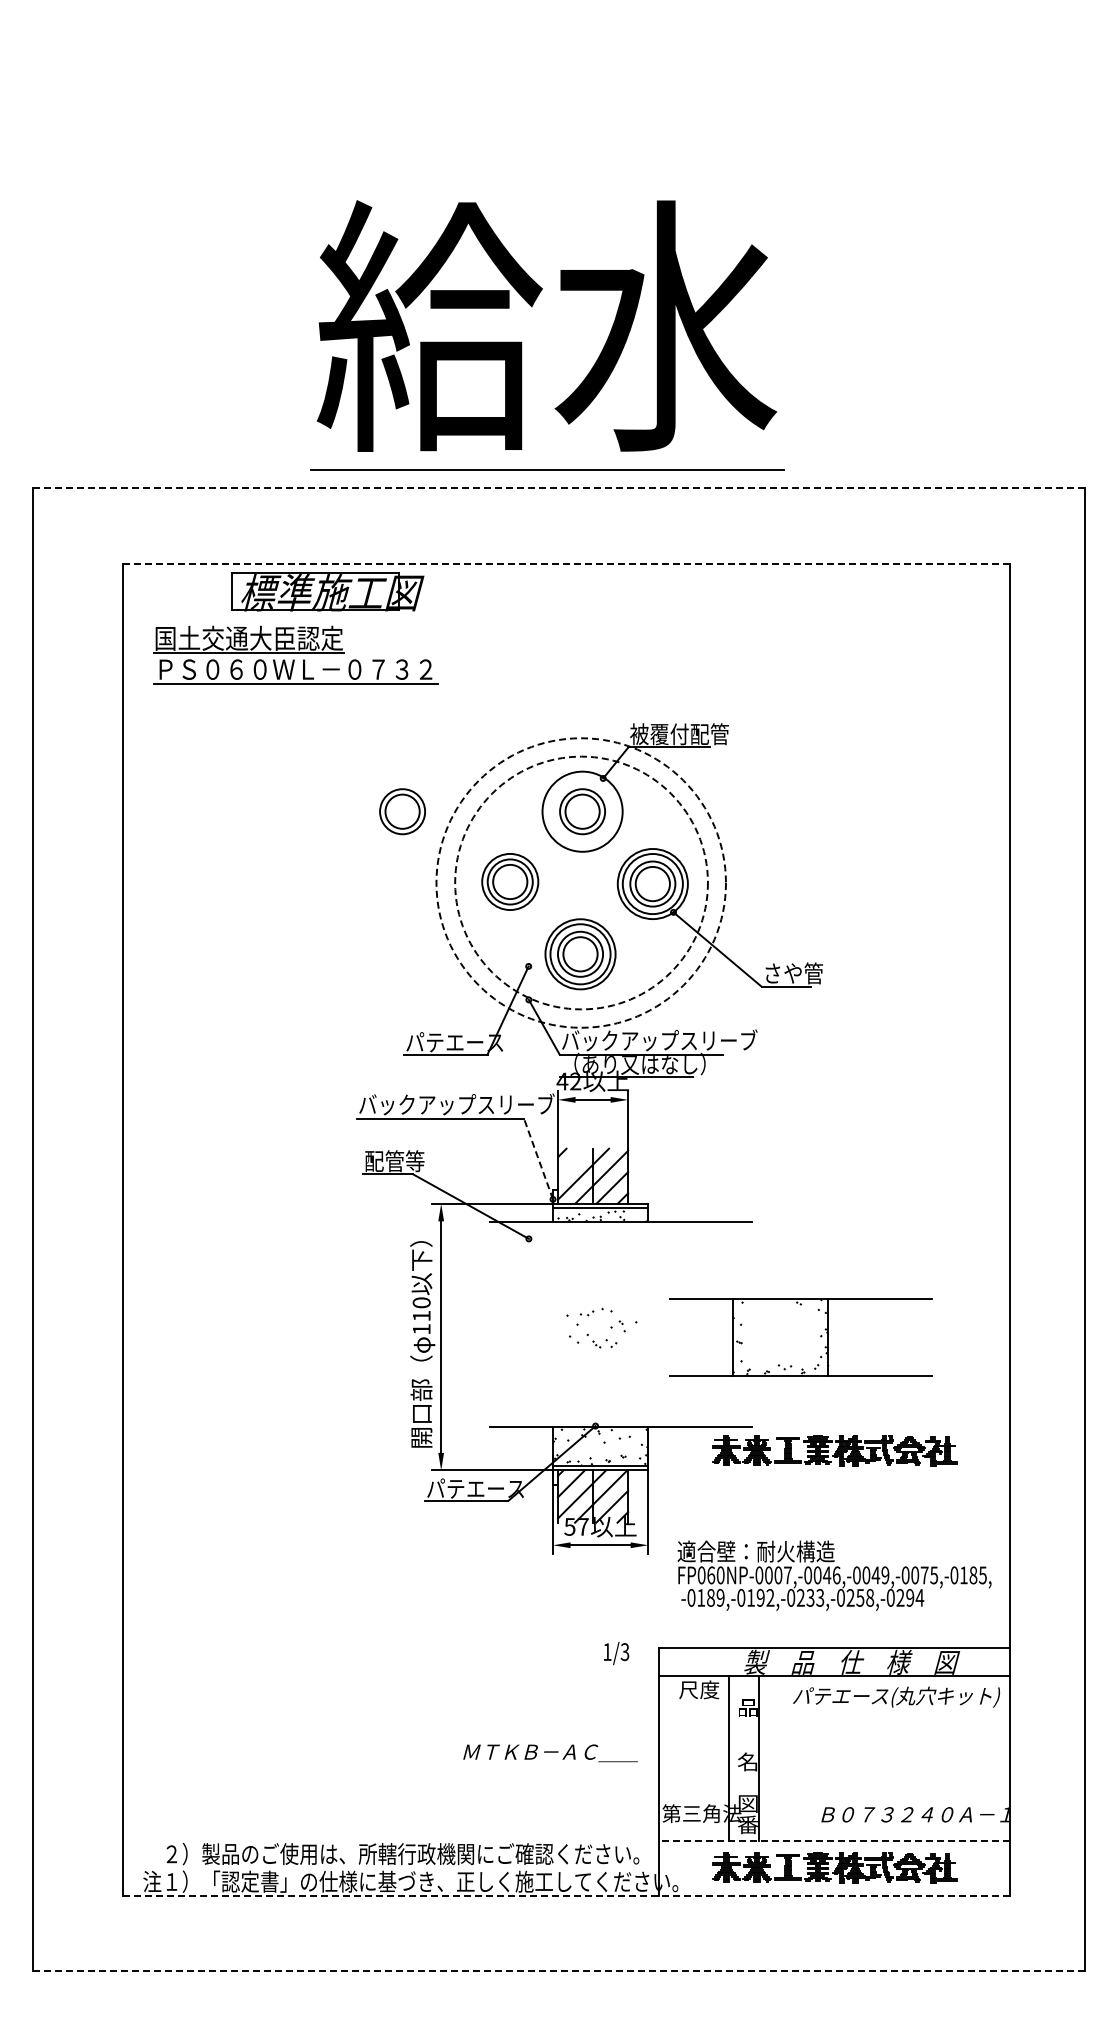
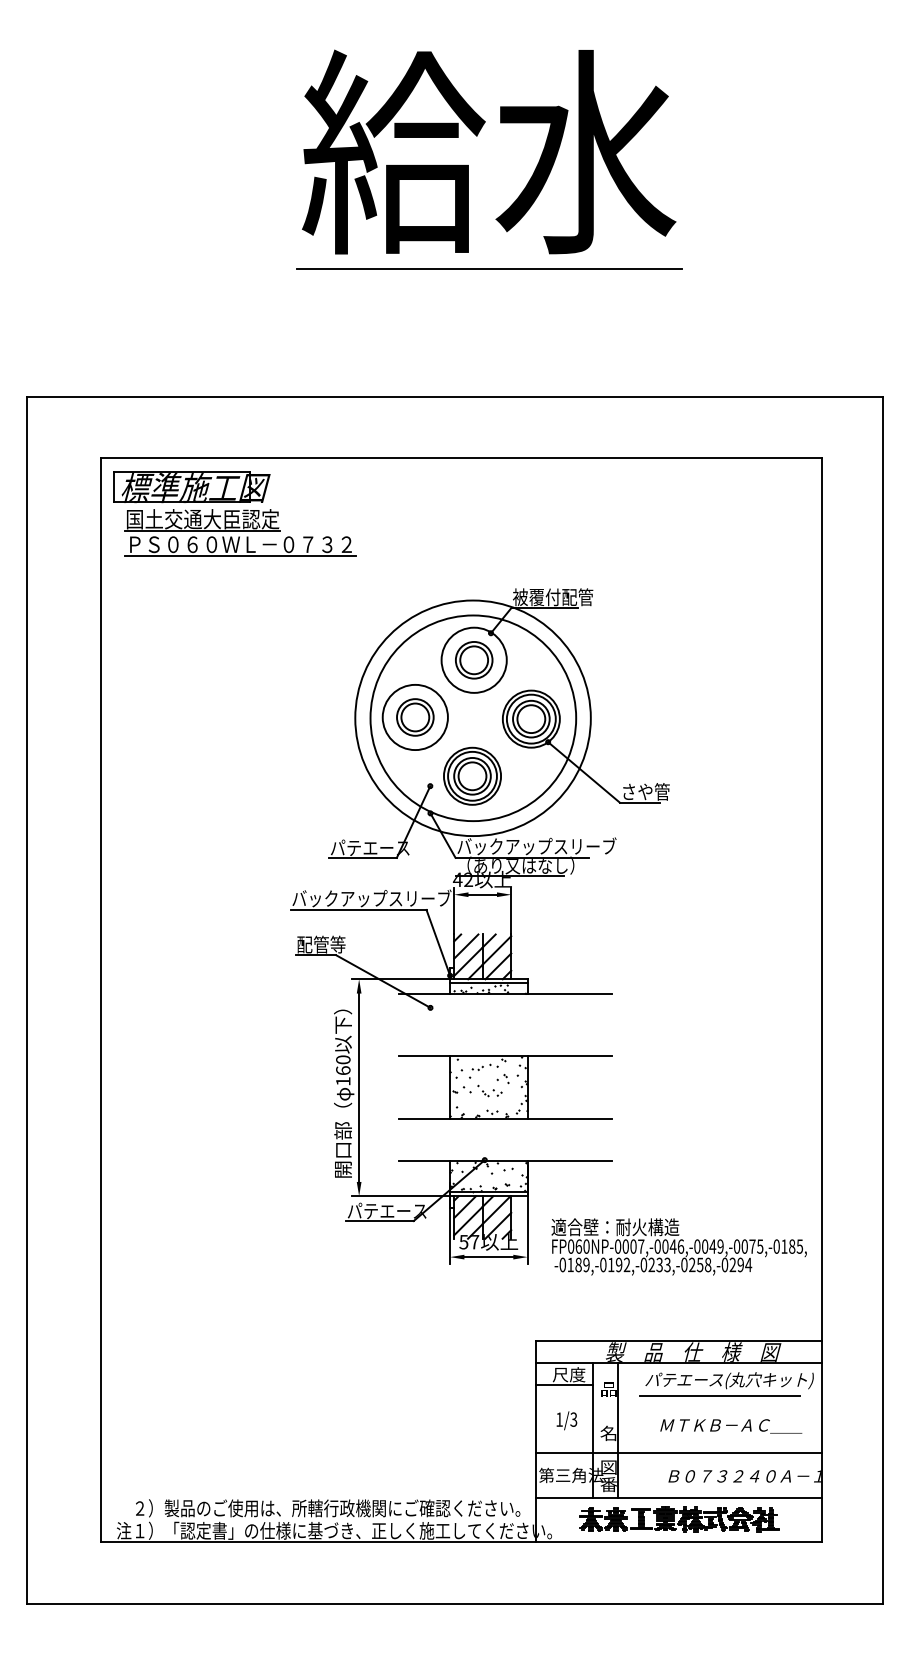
part: (522, 342) -> (469, 165), moved
line: (559, 488) -> (455, 397), dashed -> solid
line: (567, 563) -> (461, 458), dashed -> solid
part: (327, 591) -> (191, 486), moved
part: (402, 811) -> (327, 660), removed
circle: (510, 881) -> (415, 717), size x1.43
circle: (580, 882) -> (472, 717), dashed -> solid
circle: (581, 882) -> (473, 717), dashed -> solid
line: (538, 1159) -> (438, 943), dashed -> solid
line: (572, 1163) -> (465, 946), added
text: (421, 1315) -> (343, 1070), 110 -> 160
part: (800, 1337) -> (505, 1088), moved
part: (834, 1450) -> (679, 1180), removed
text: (834, 1575) -> (679, 1246), moved
text: (616, 1653) -> (566, 1420), moved
line: (693, 1703) -> (564, 1385), added
line: (884, 1715) -> (719, 1395), added
text: (550, 1753) -> (731, 1426), moved
line: (833, 1785) -> (678, 1452), added
line: (833, 1840) -> (678, 1497), dashed -> solid
line: (566, 1895) -> (461, 1542), dashed -> solid
line: (559, 1971) -> (455, 1603), dashed -> solid

